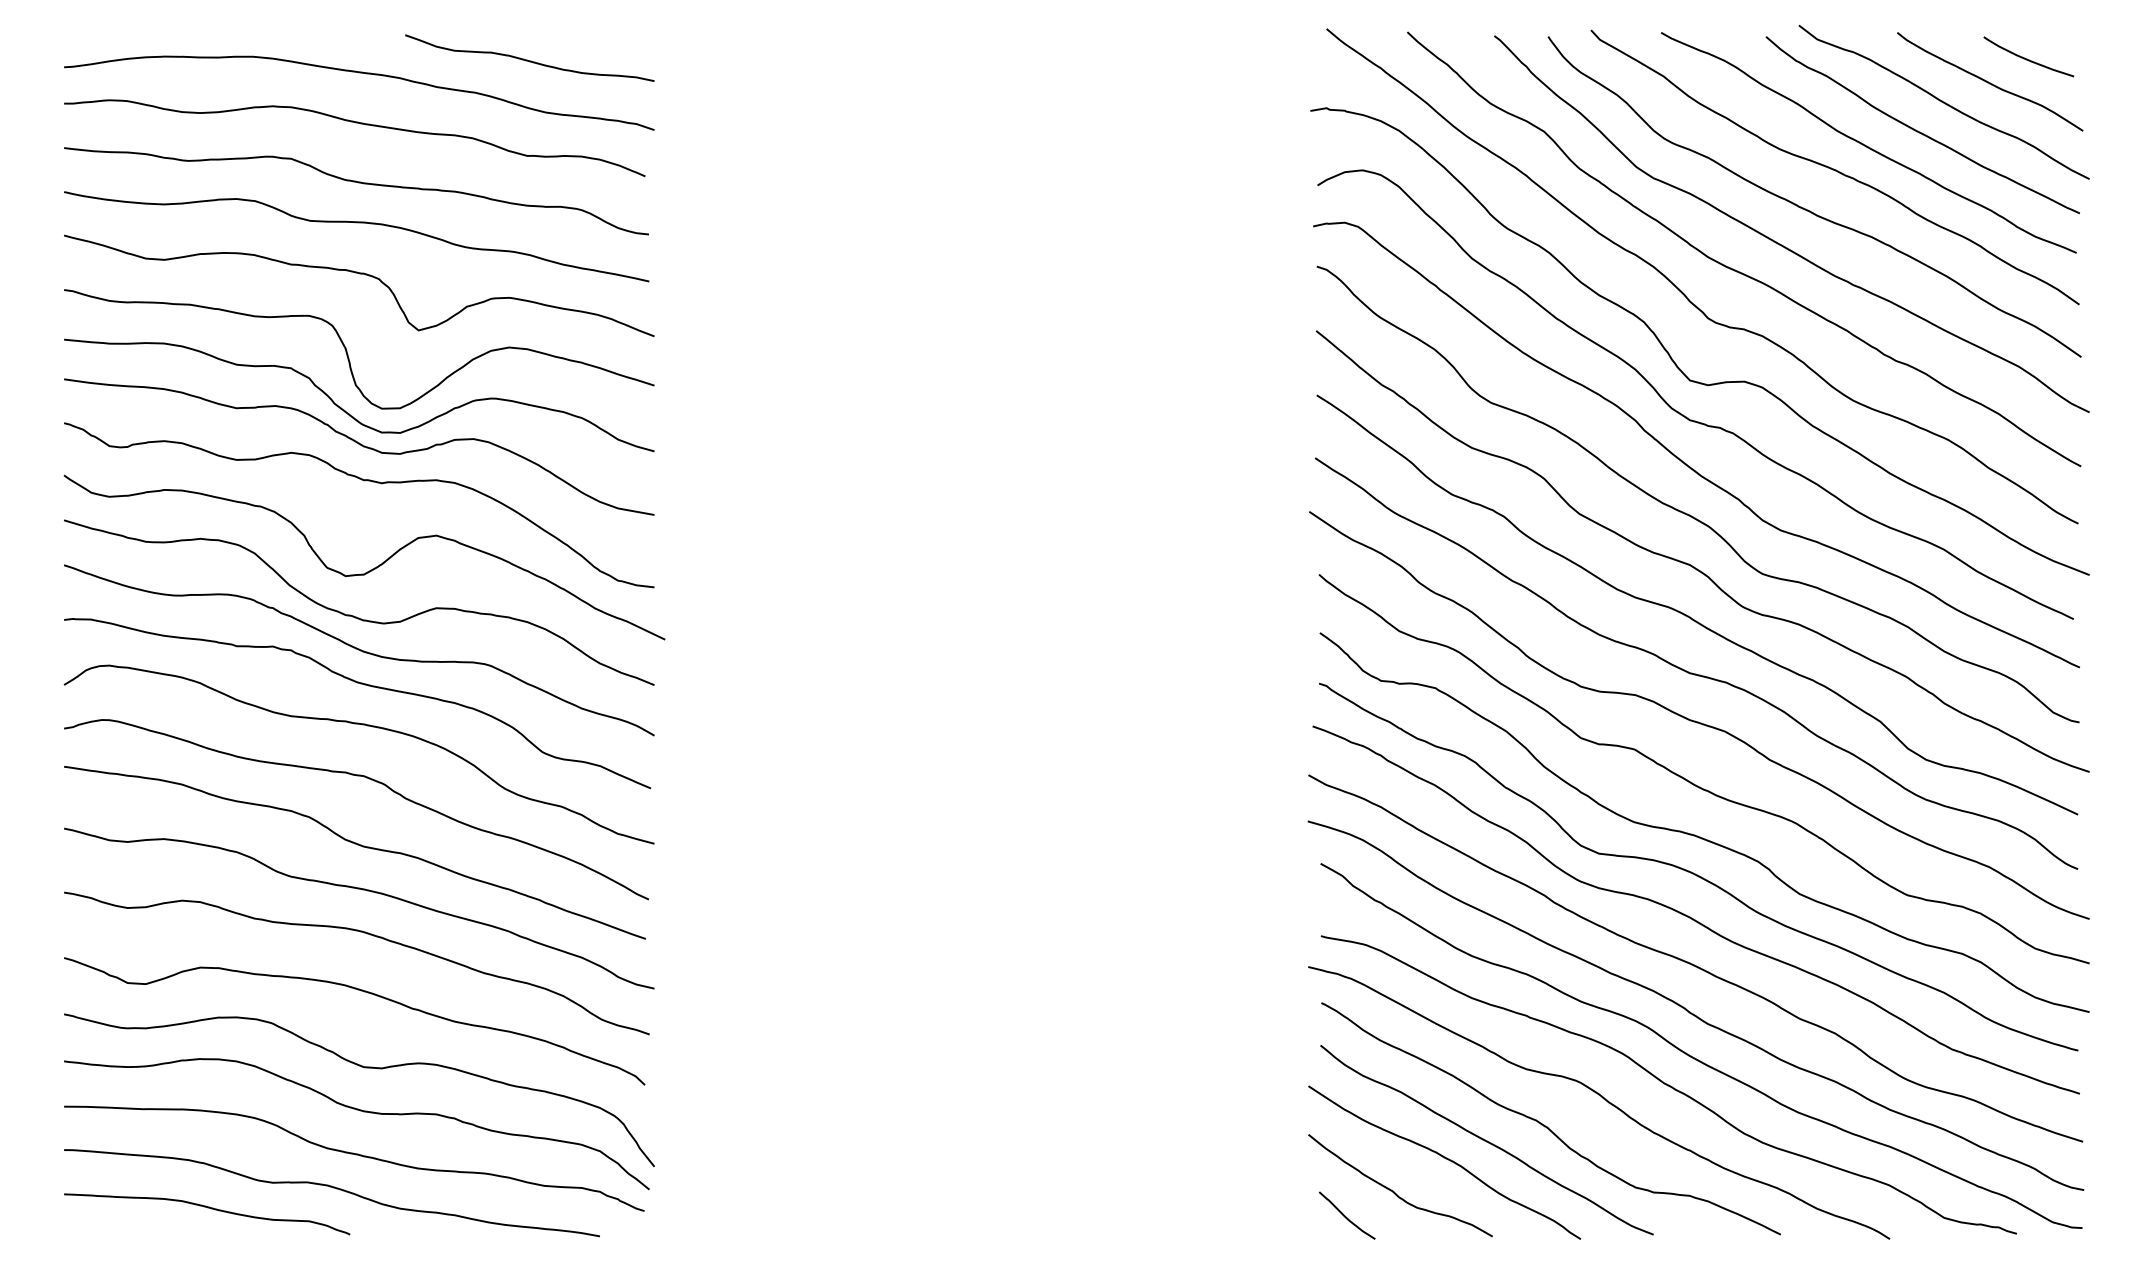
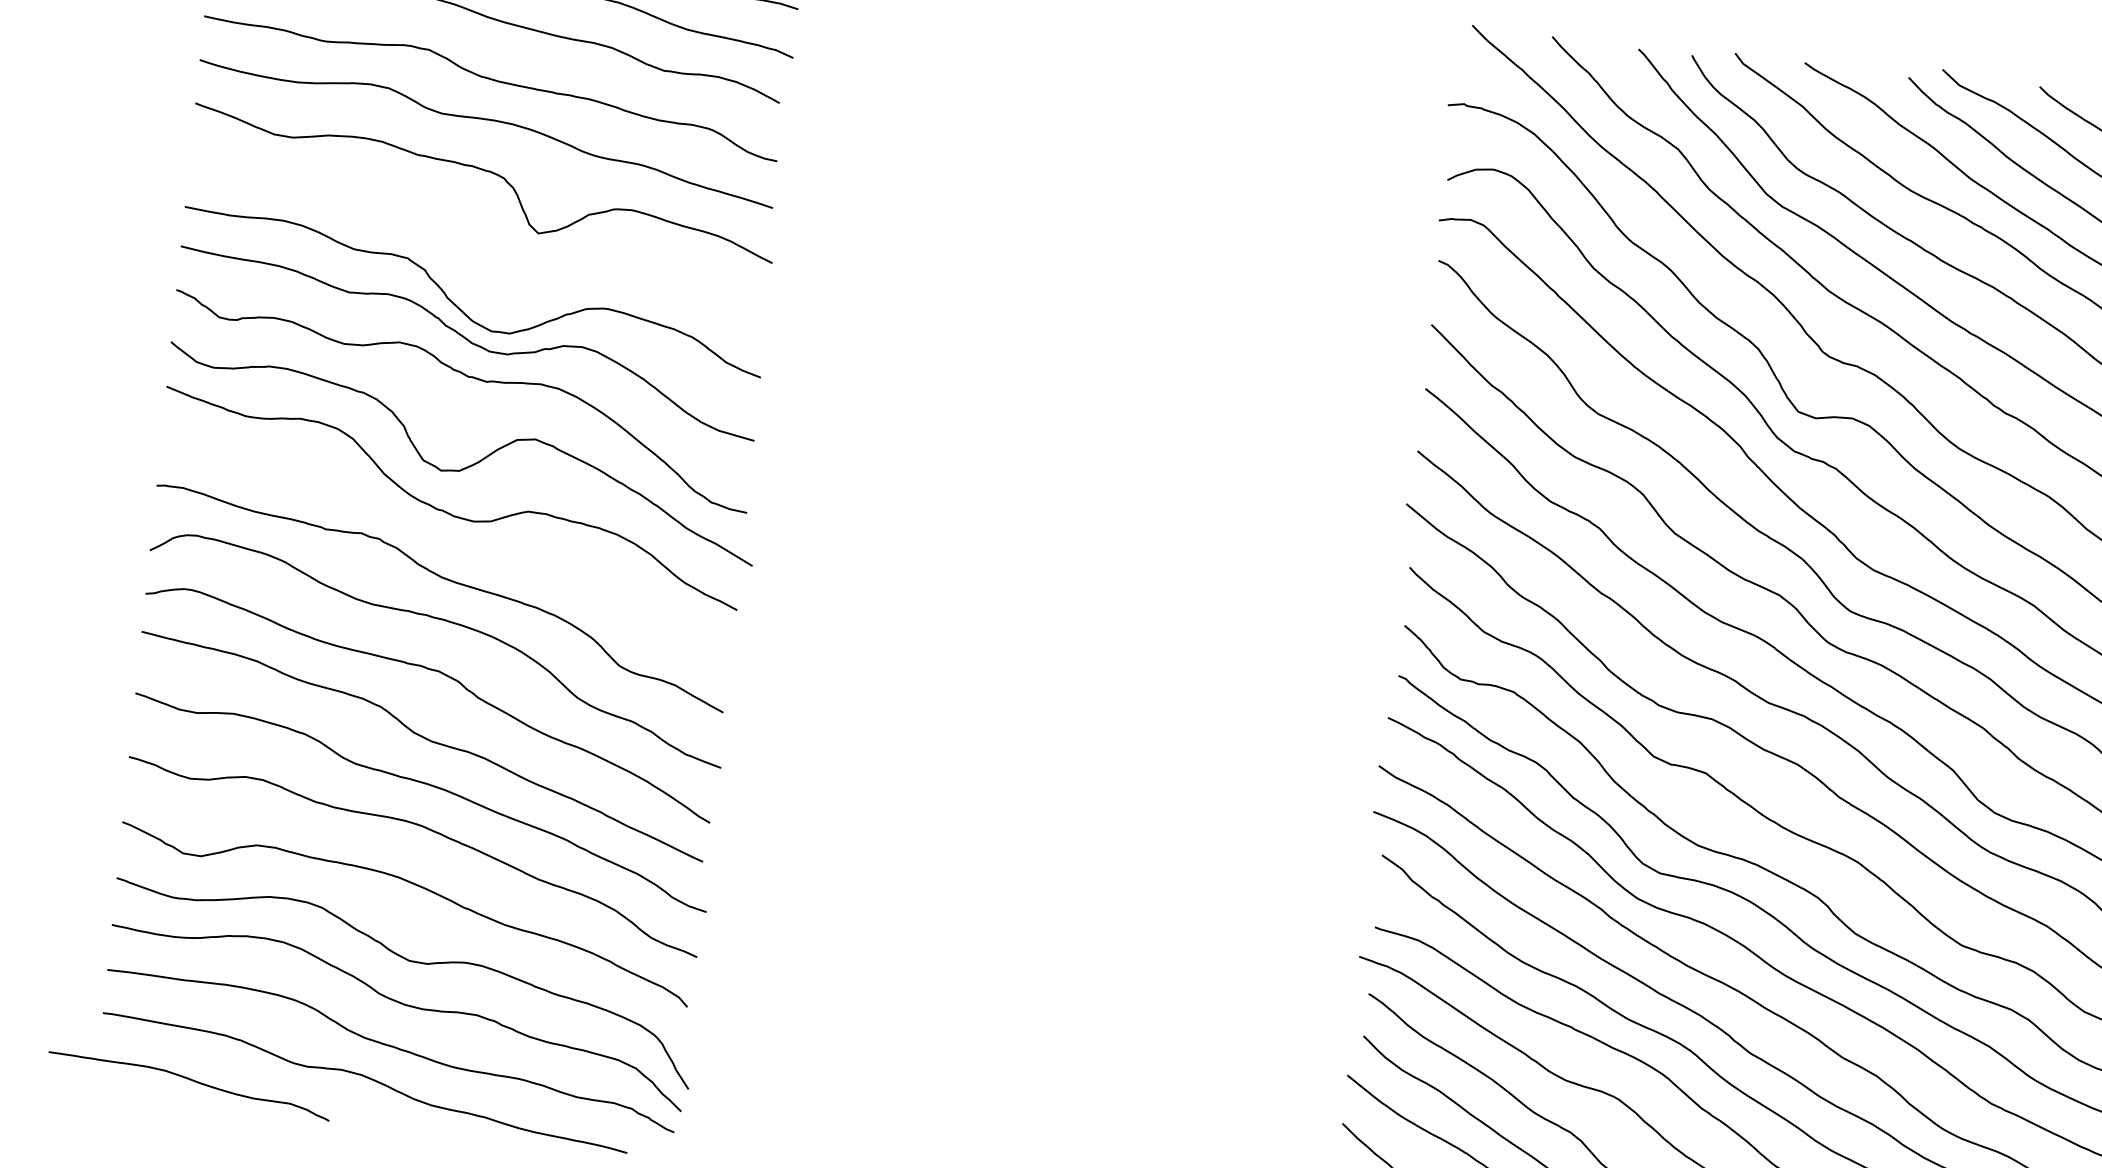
curve: (347, 350) -> (465, 246), removed
curve: (359, 650) -> (447, 545), removed
curve: (207, 1208) -> (189, 1080), moved

